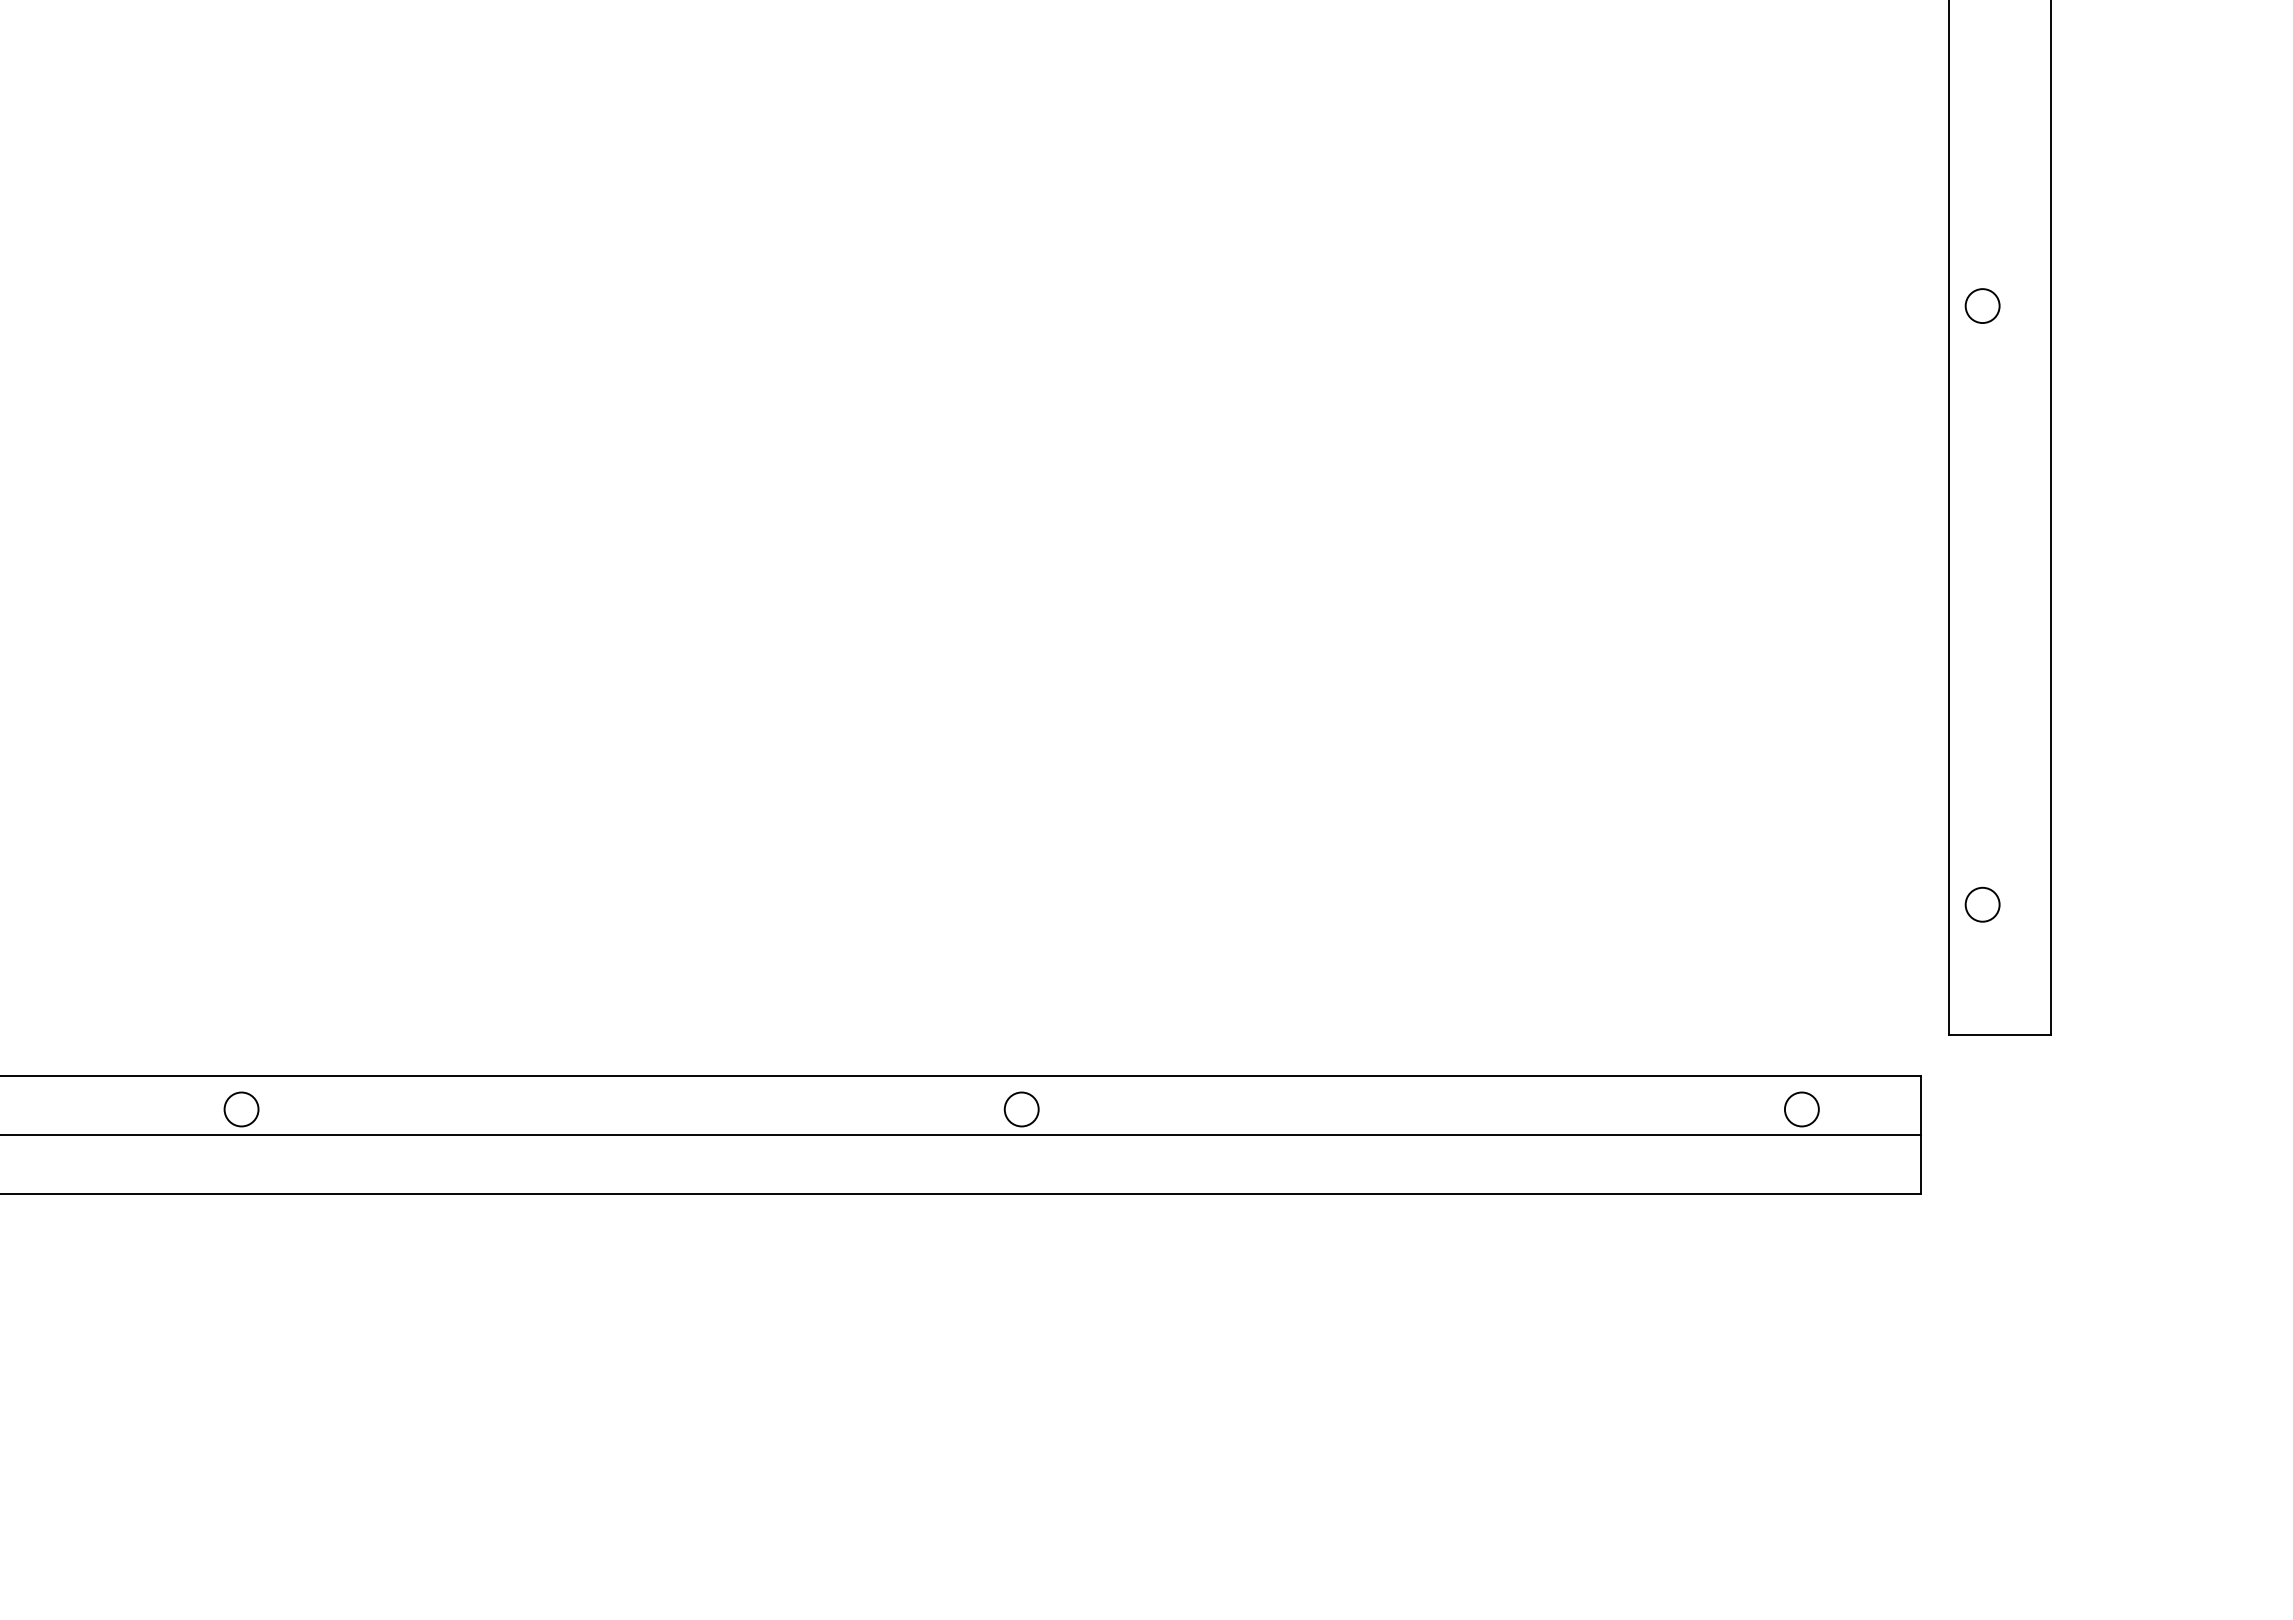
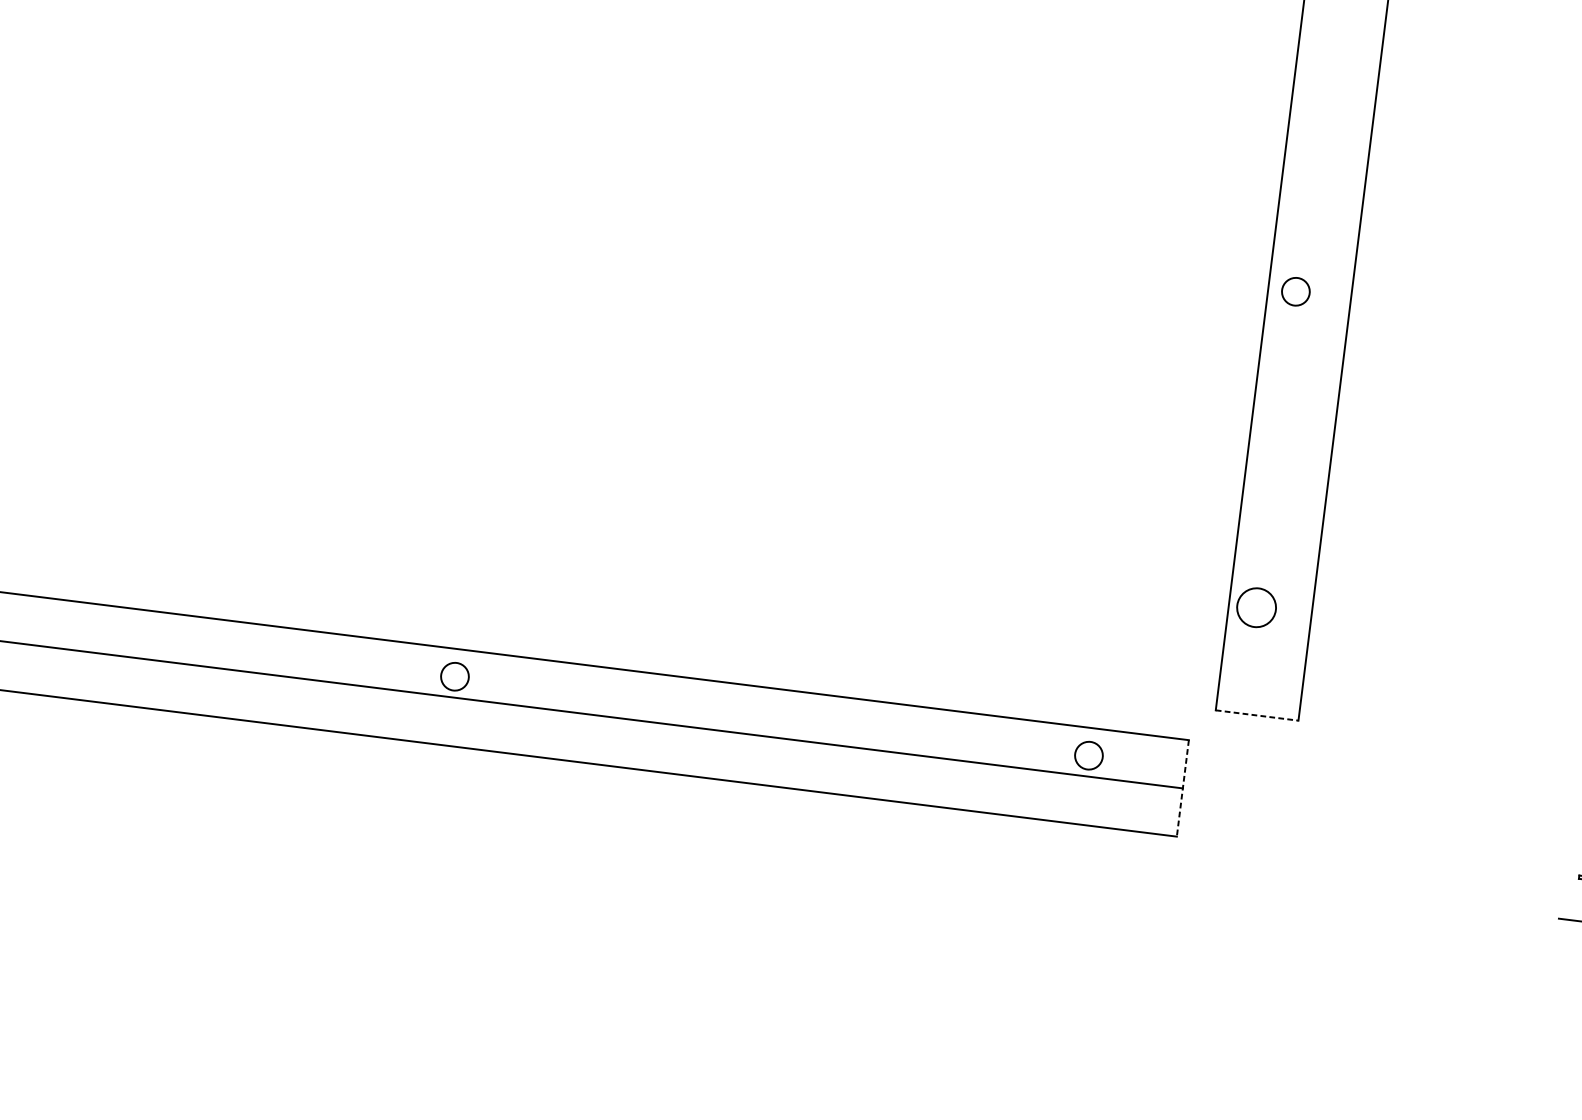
circle: (1982, 305) -> (1295, 291), moved
circle: (1982, 904) -> (1256, 607), size x1.4
line: (1999, 1035) -> (1257, 715), solid -> dashed
line: (1920, 1135) -> (1182, 788), solid -> dashed

